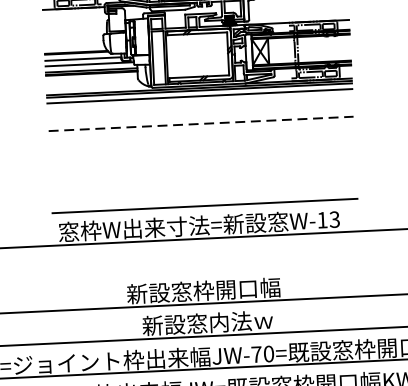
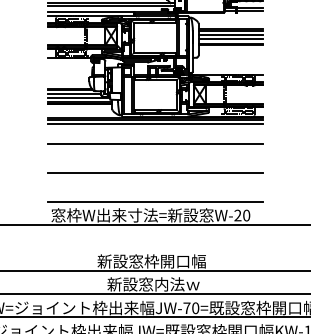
line: (201, 123) -> (155, 143), dashed -> solid
line: (203, 166) -> (155, 173), added
text: (328, 219) -> (242, 215), W-13 -> W-20

